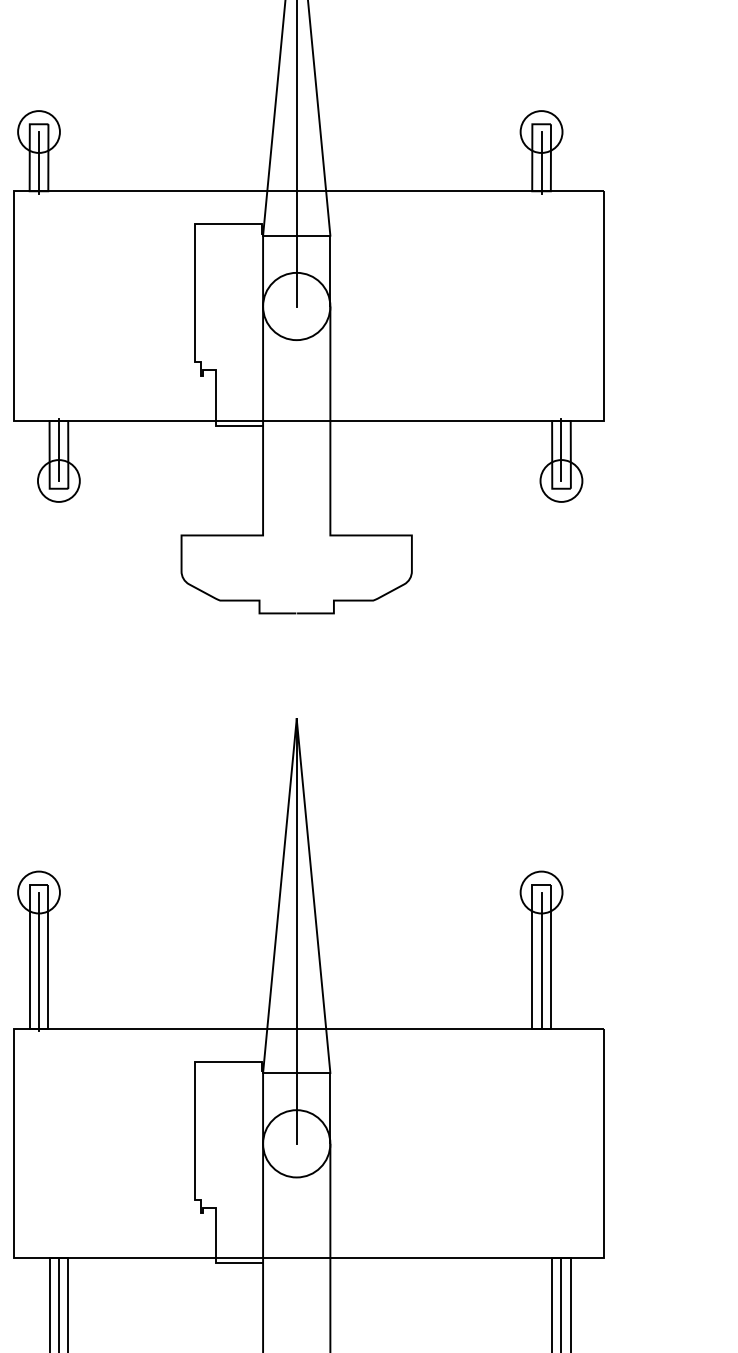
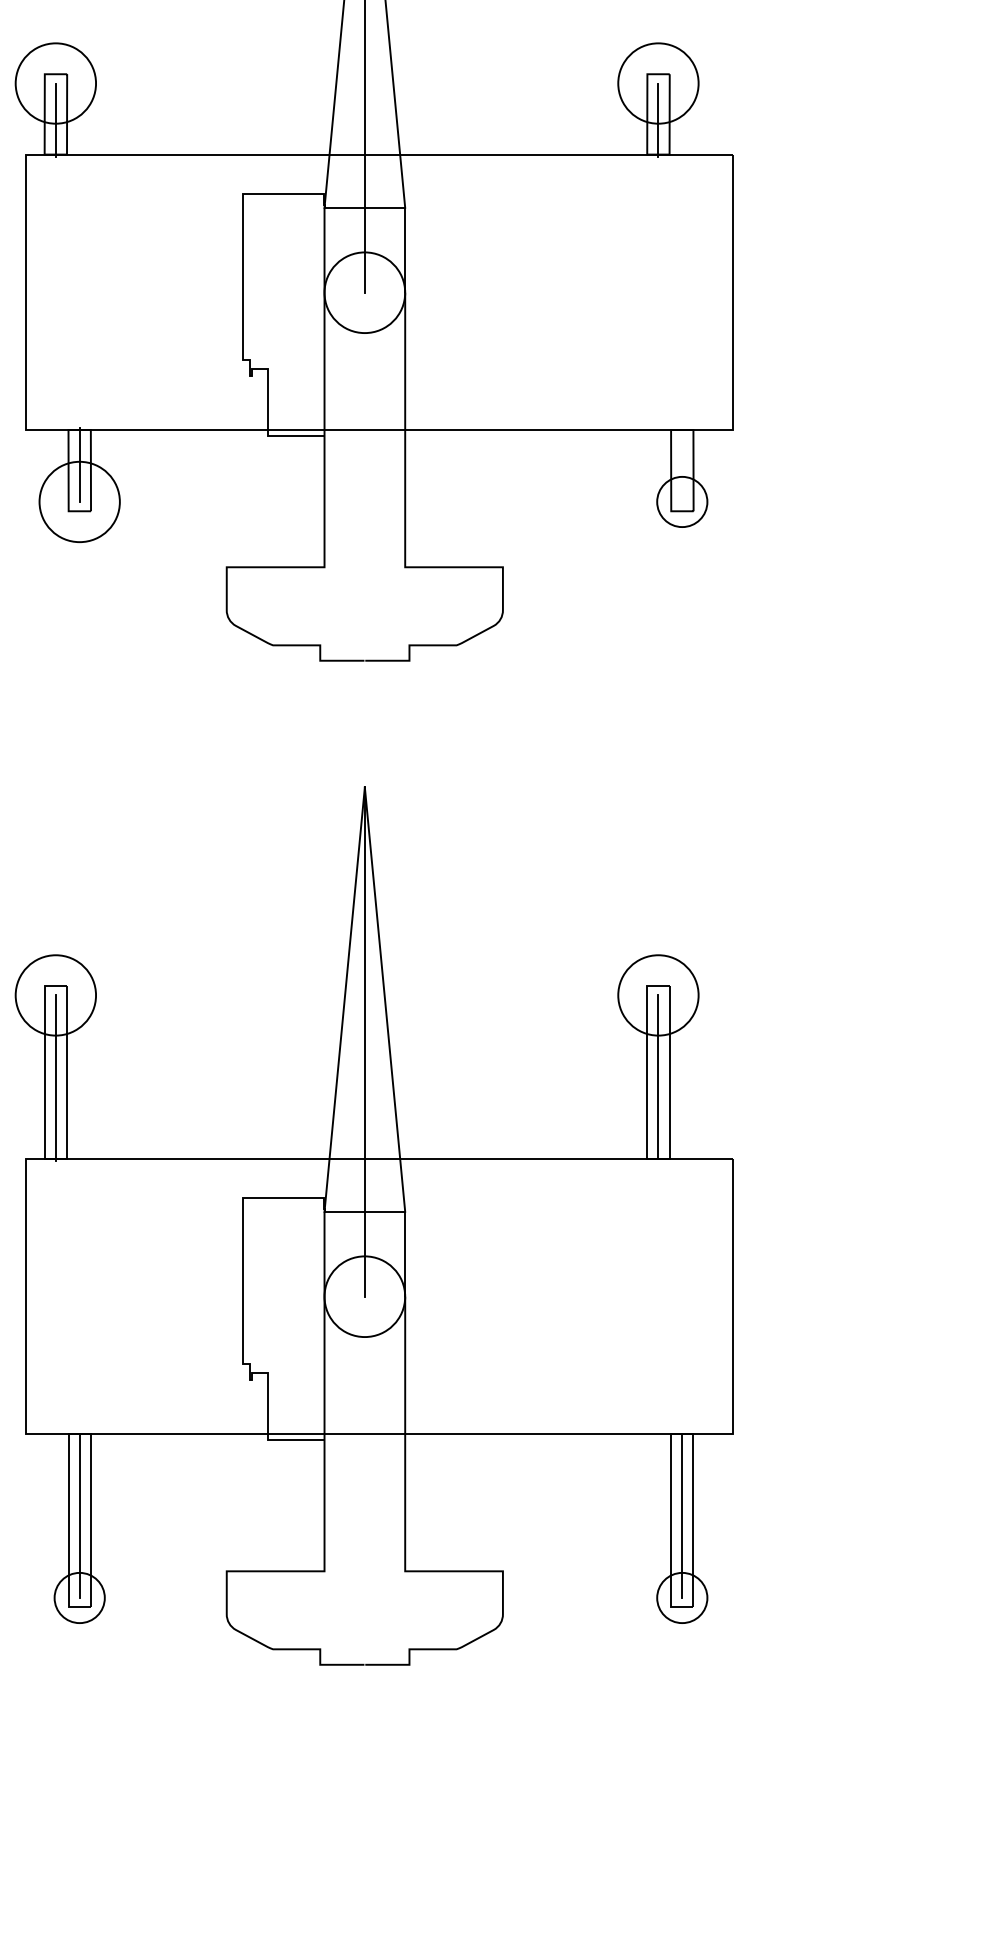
circle: (38, 131) -> (55, 83), size x1.6
circle: (541, 131) -> (658, 83), size x1.6
line: (561, 449) -> (682, 464), removed
circle: (58, 480) -> (79, 501), size x1.6
circle: (38, 892) -> (55, 995), size x1.6
circle: (541, 892) -> (658, 995), size x1.6

